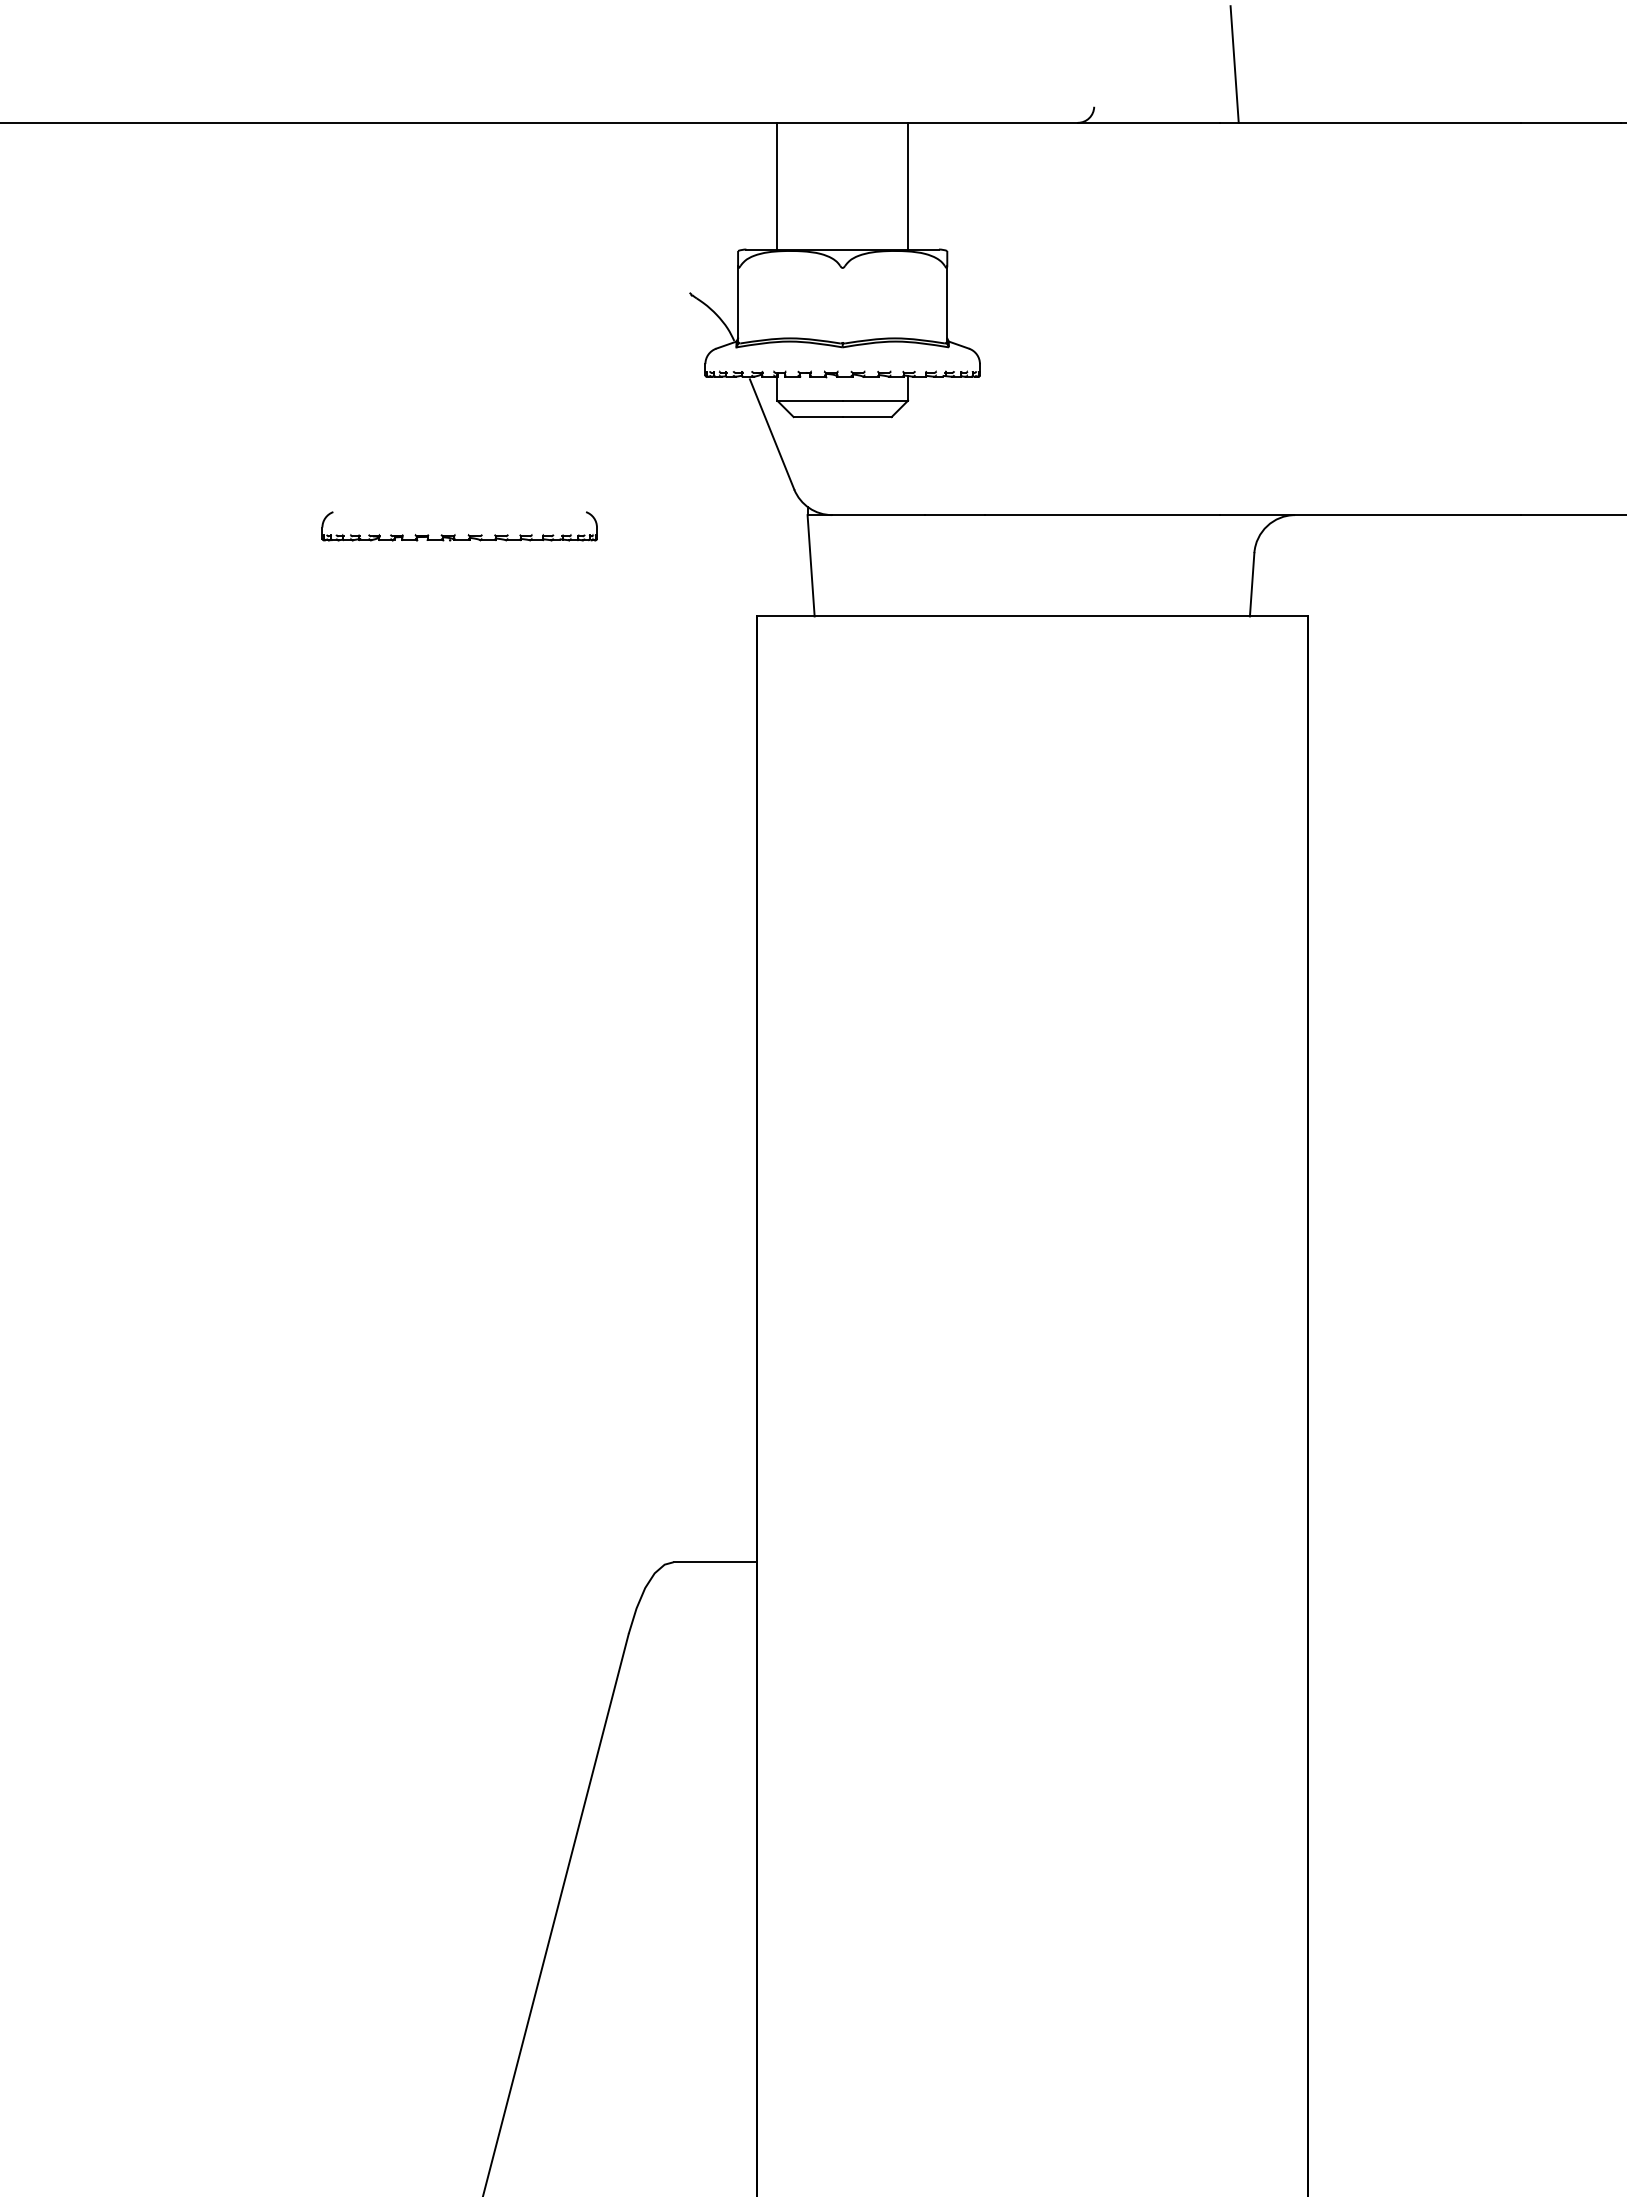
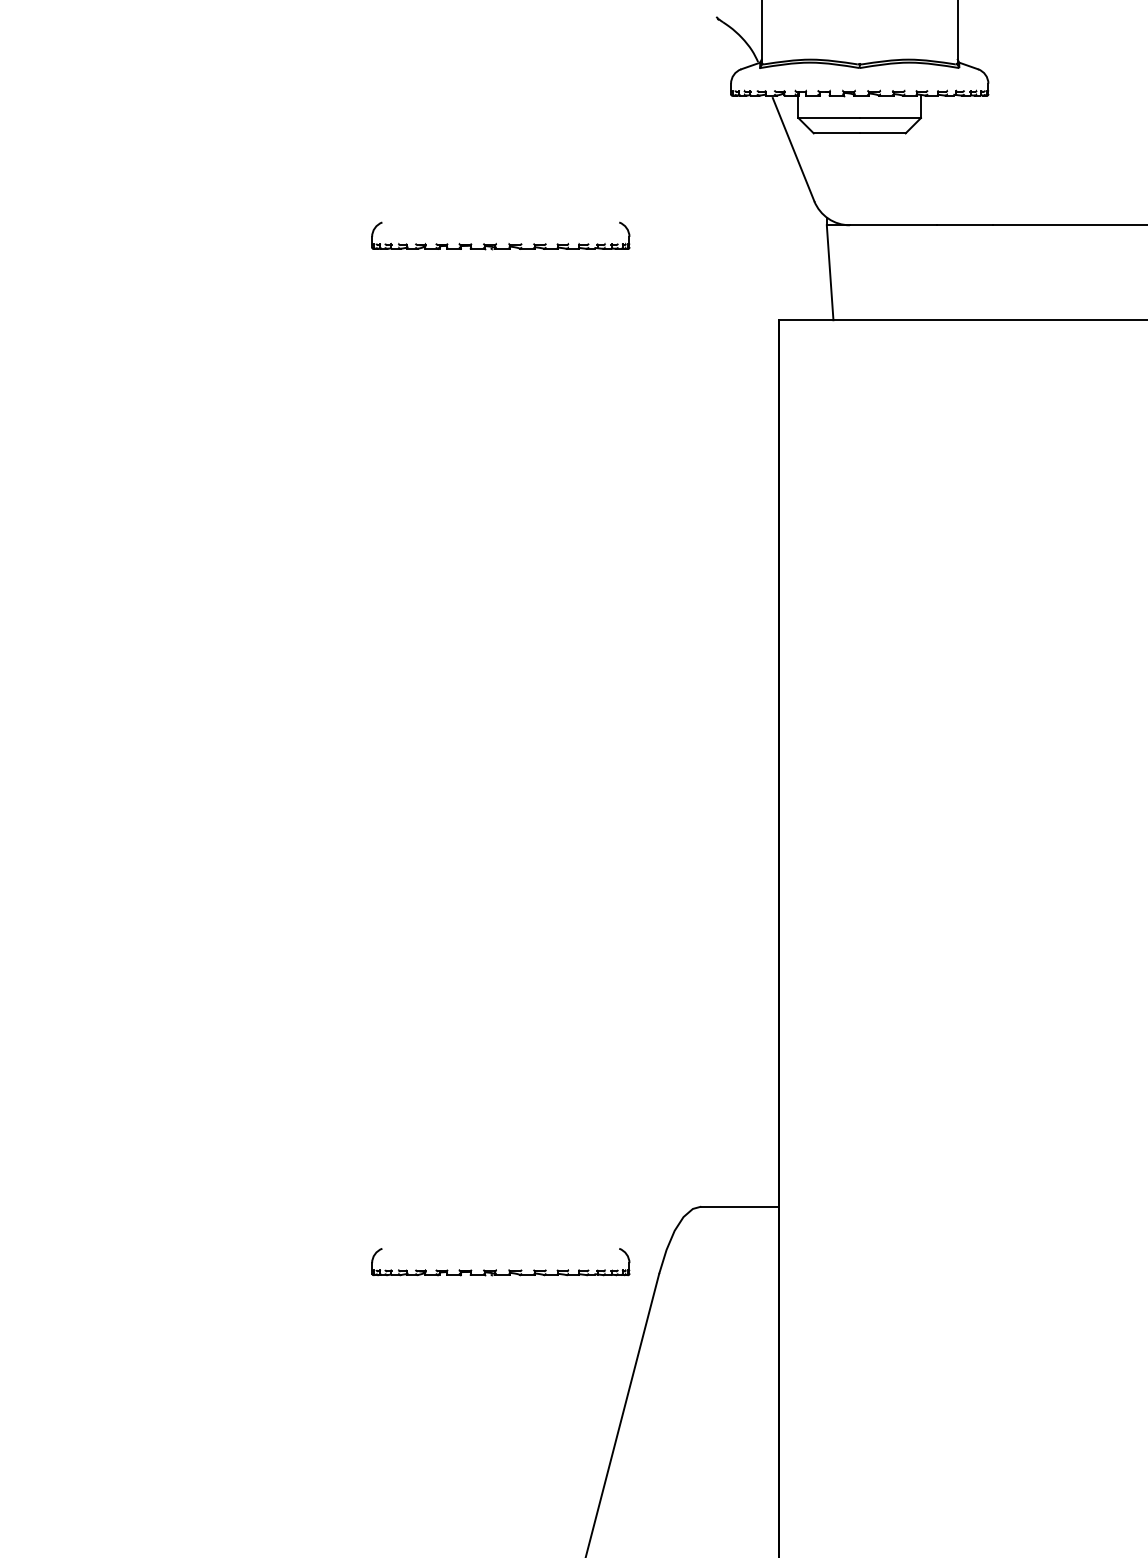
part: (455, 1629) -> (496, 1269), added

